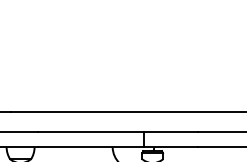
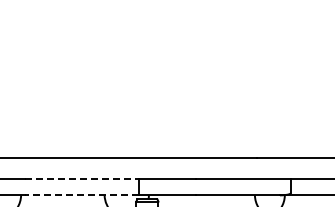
line: (91, 131) -> (81, 178), solid -> dashed
line: (91, 147) -> (81, 195), solid -> dashed

